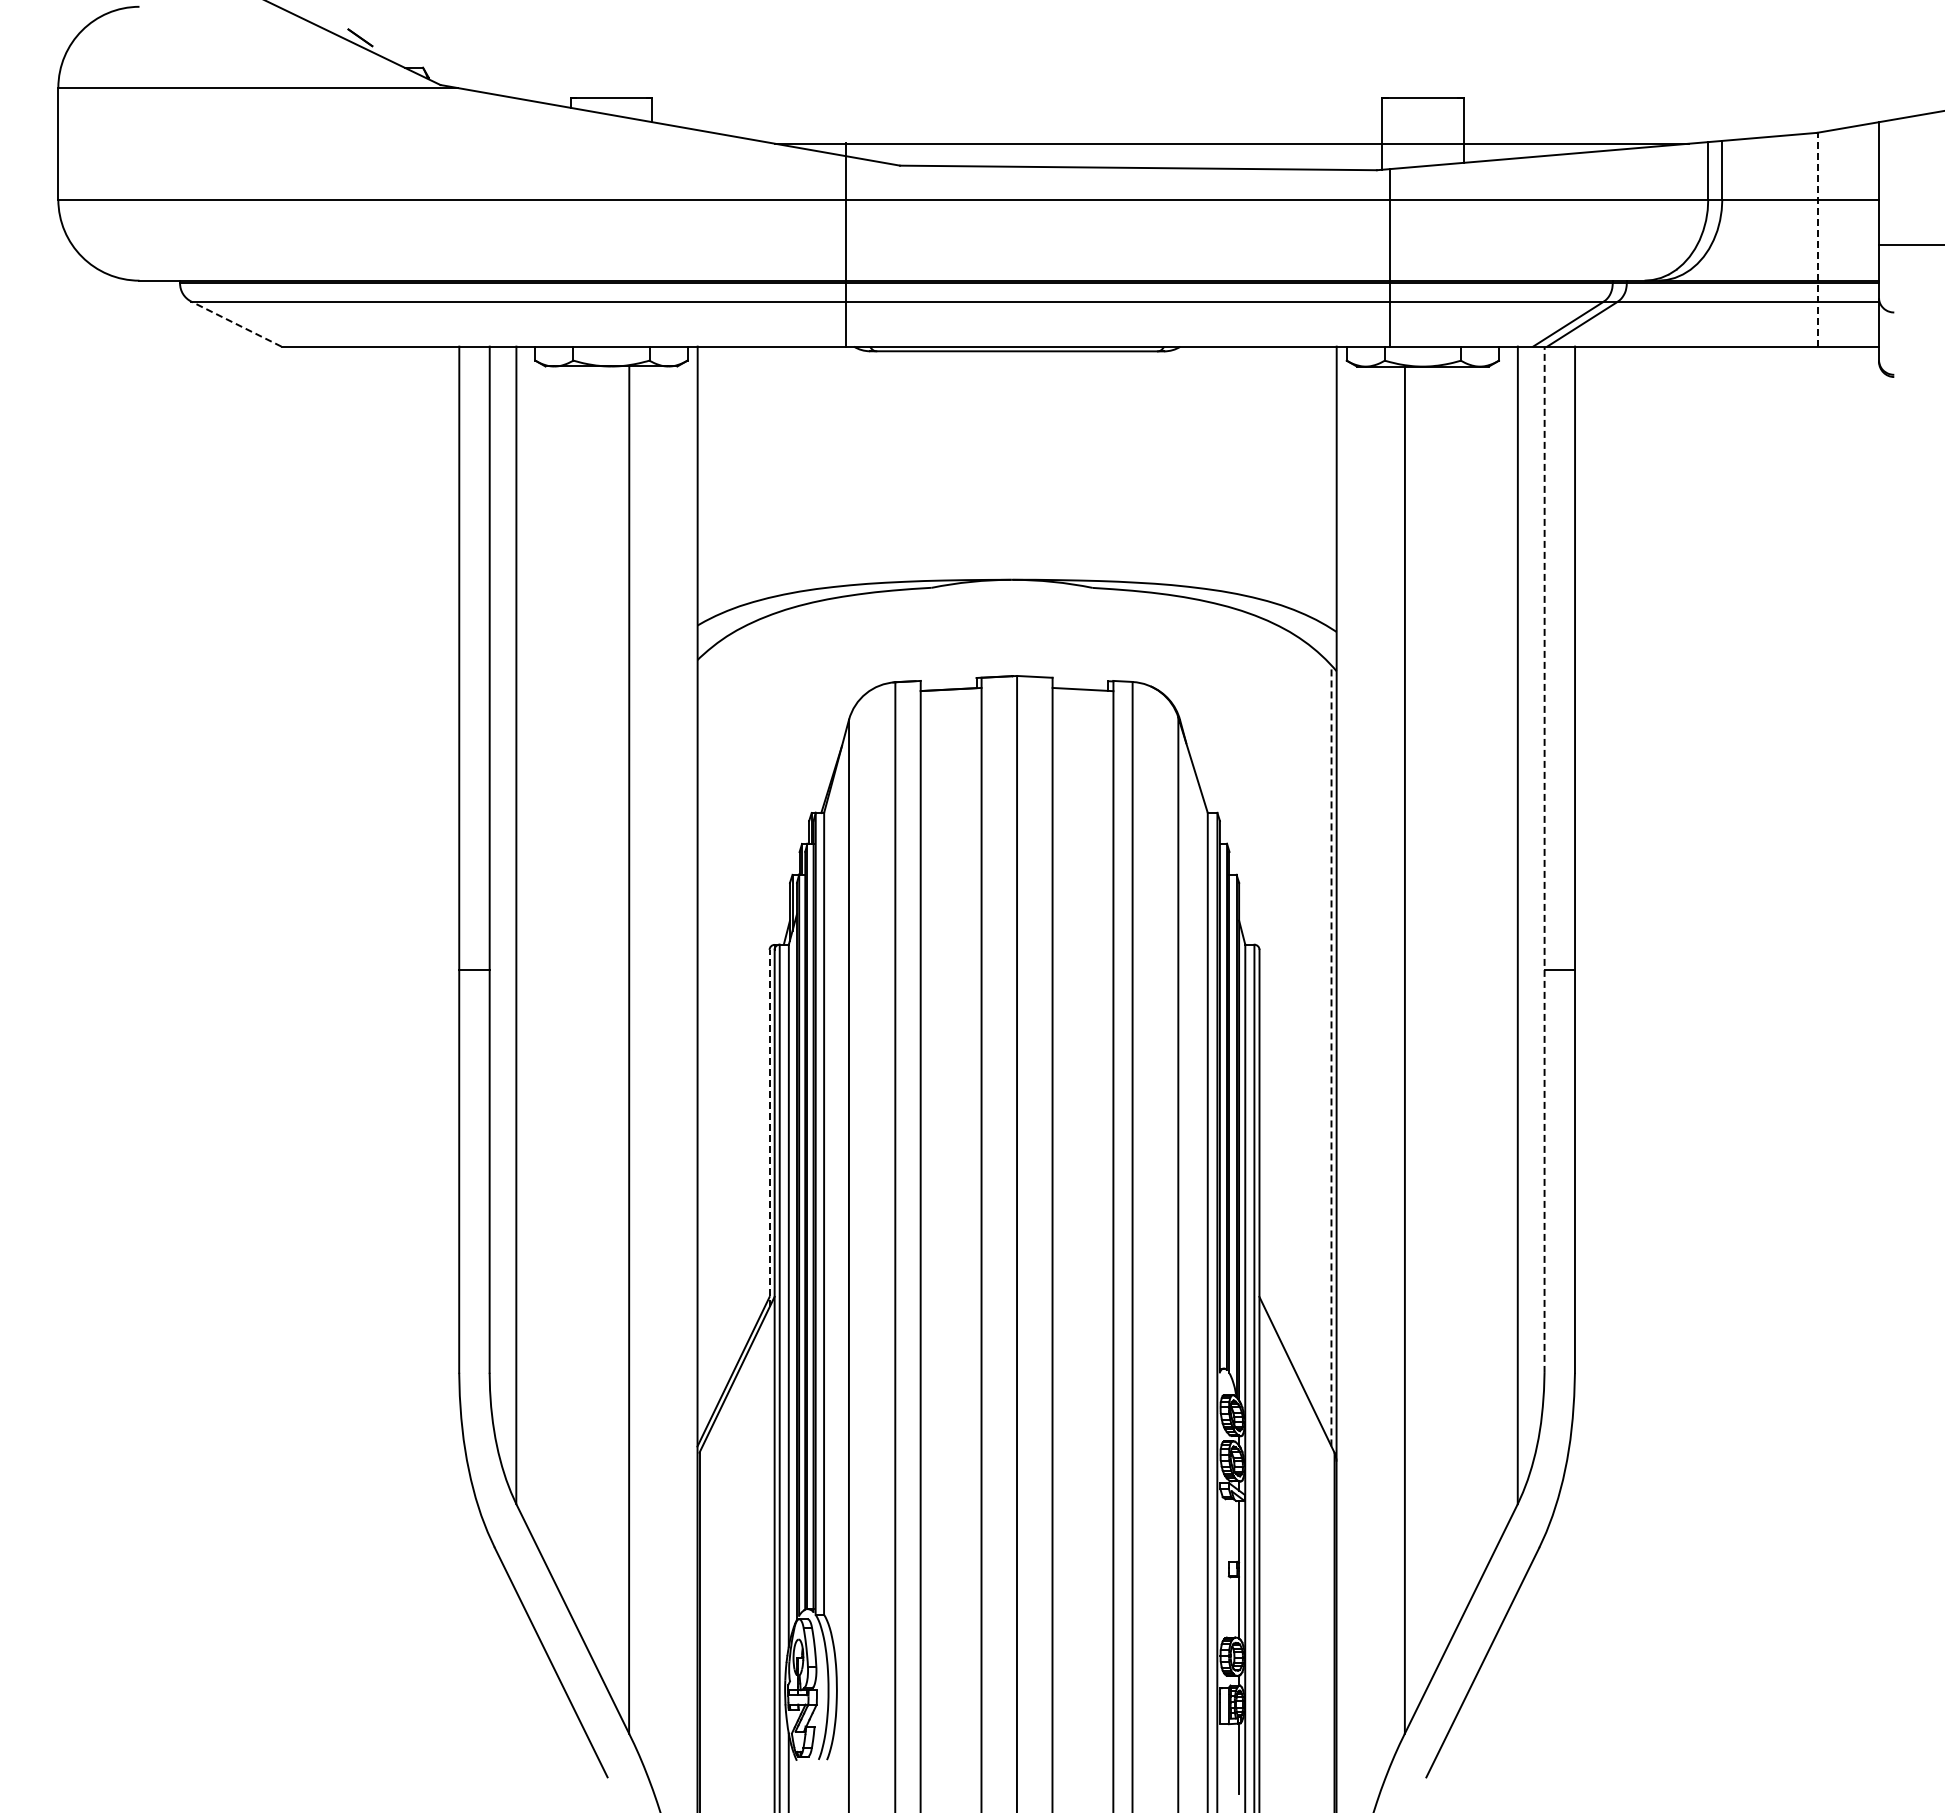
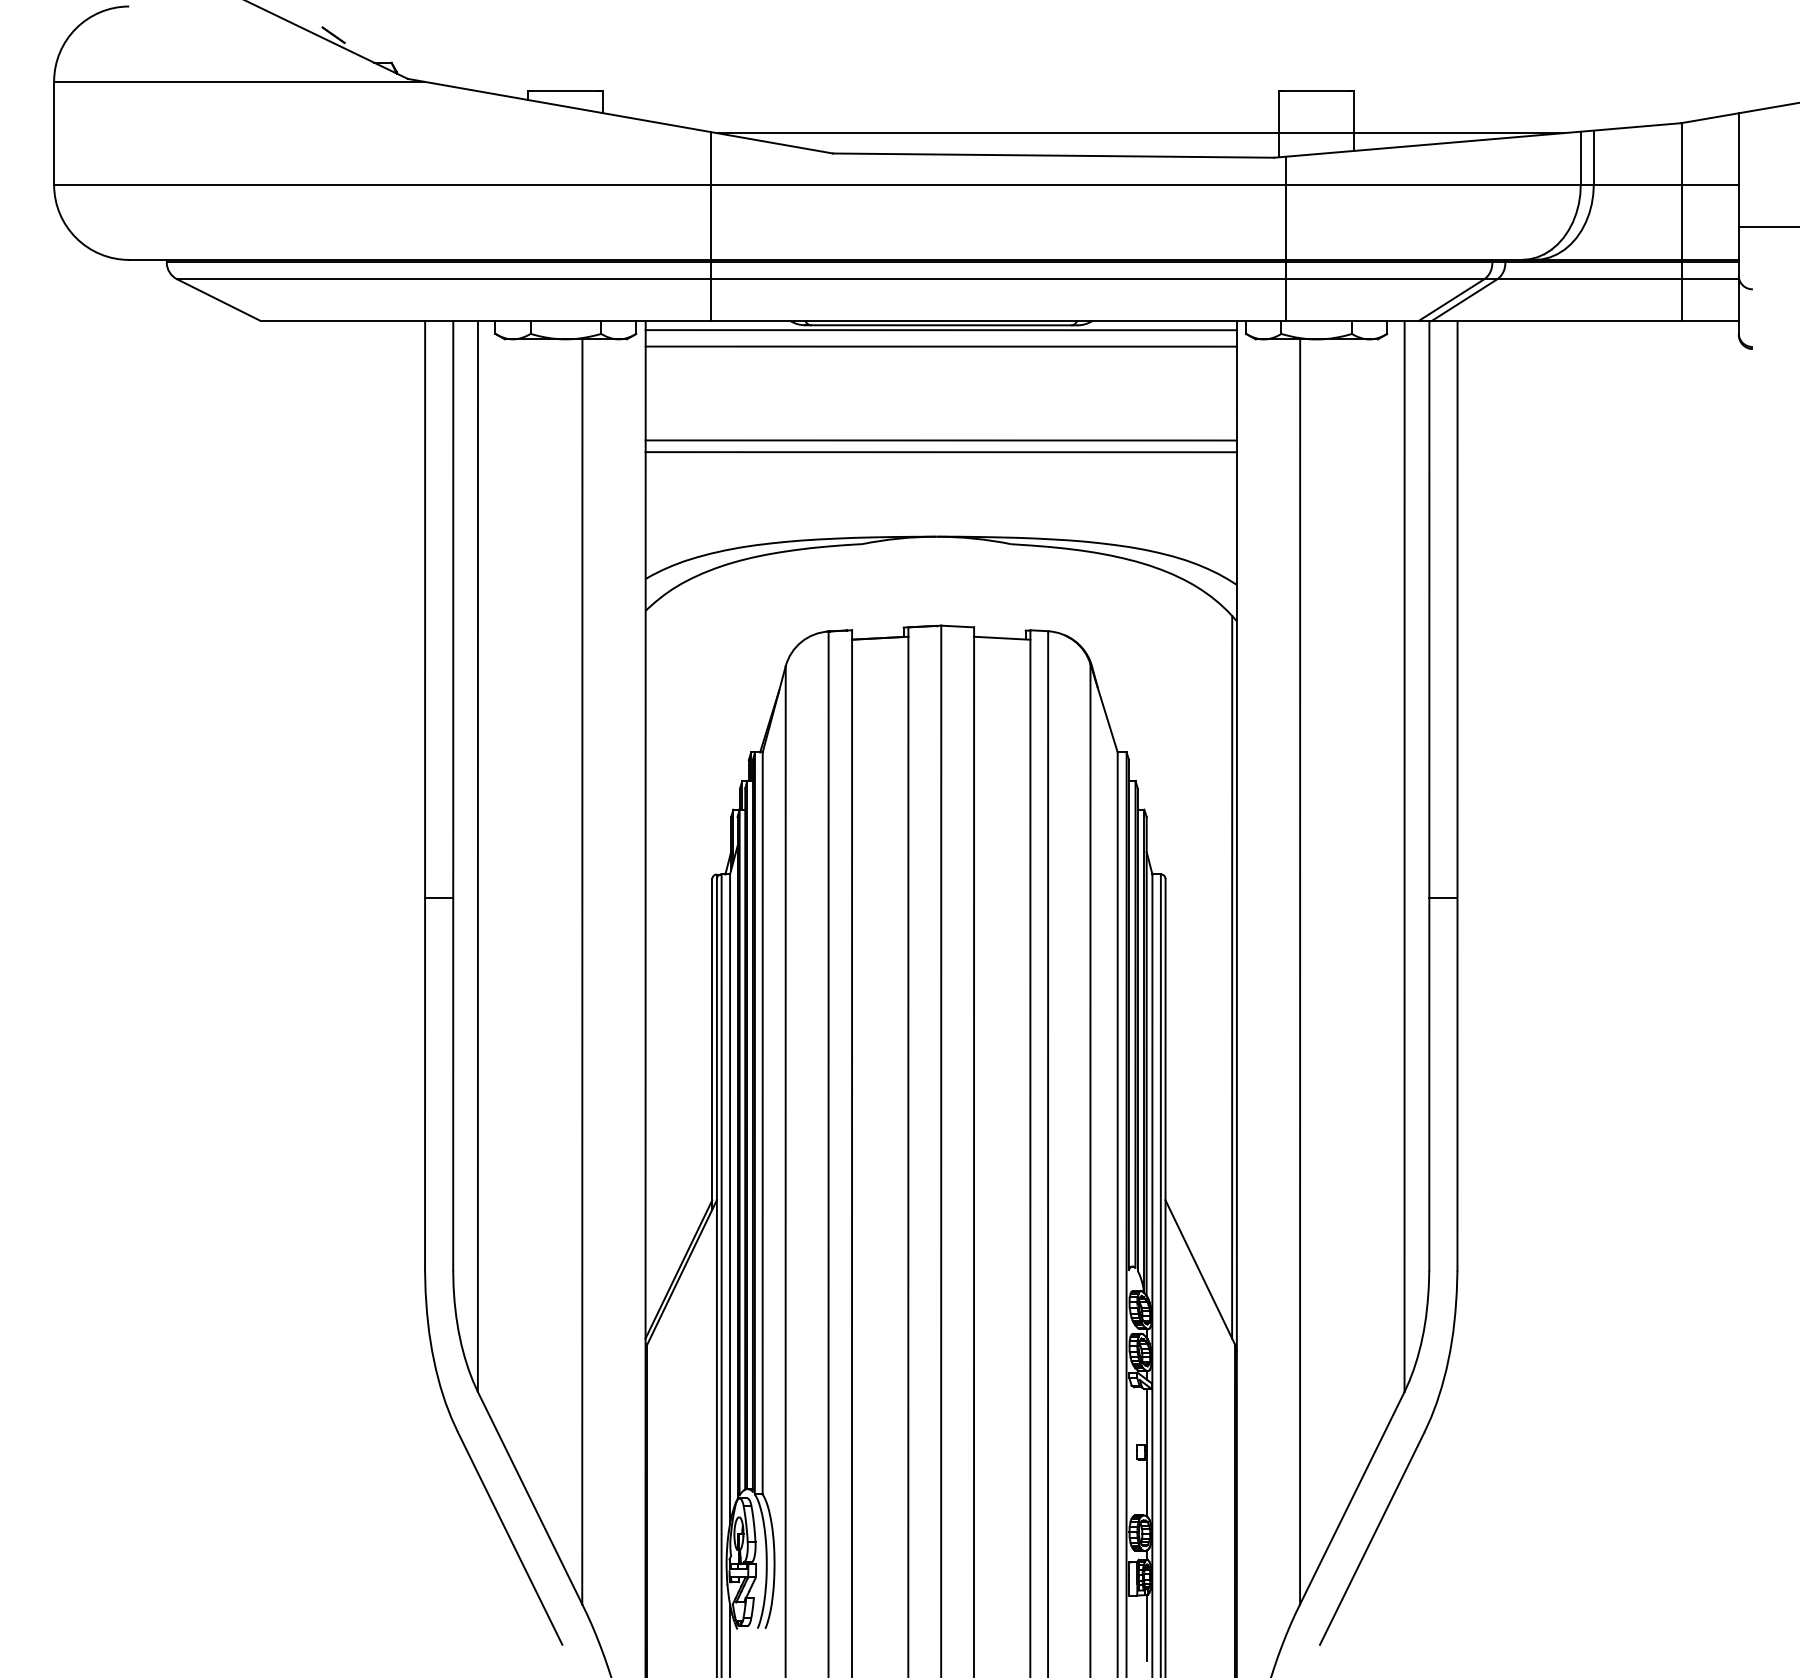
line: (1817, 239) -> (1681, 221), dashed -> solid
line: (846, 244) -> (711, 226), moved
line: (235, 323) -> (218, 299), dashed -> solid
line: (1016, 356) -> (940, 330), added
line: (1016, 374) -> (940, 346), added
line: (1016, 475) -> (940, 440), added
line: (1016, 488) -> (940, 452), added
line: (1544, 859) -> (1429, 795), dashed -> solid
line: (1331, 1055) -> (1232, 976), dashed -> solid
line: (769, 1128) -> (712, 1044), dashed -> solid

